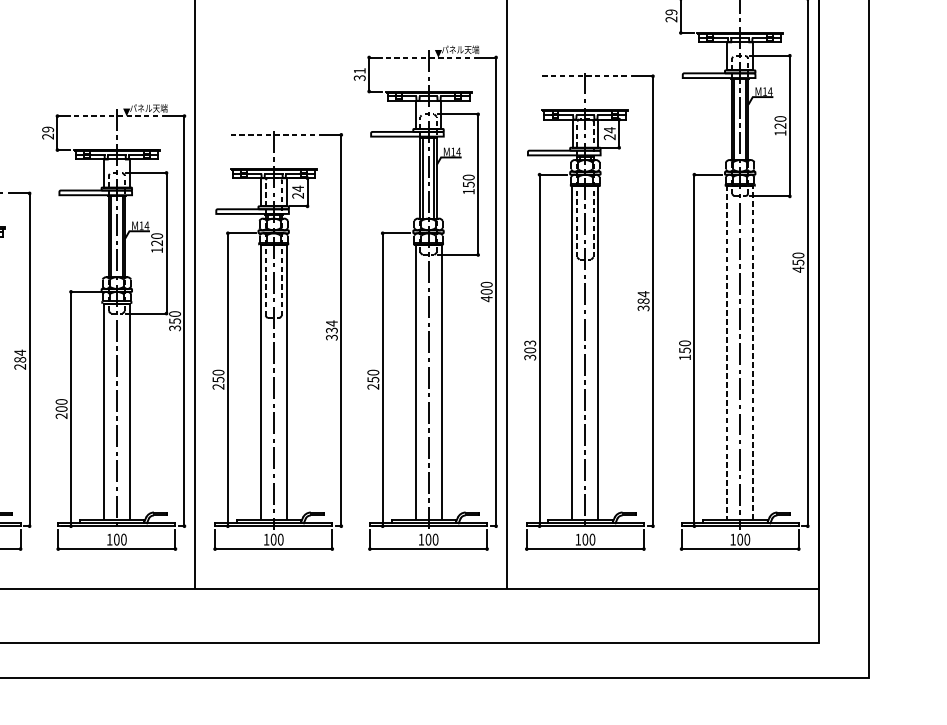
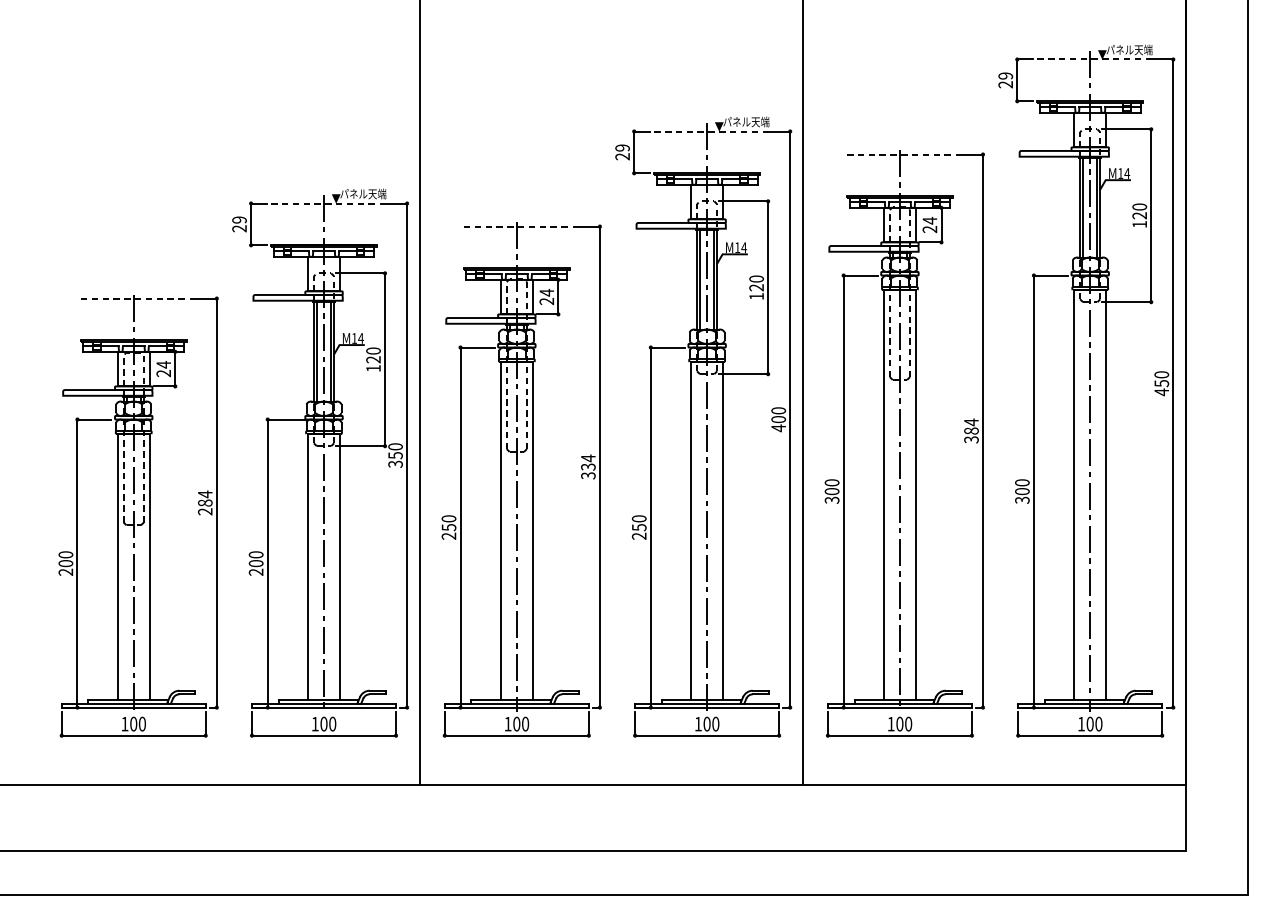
text: (359, 74) -> (622, 152), 31 -> 29
text: (468, 184) -> (756, 287), 150 -> 120
line: (740, 186) -> (1090, 289), dashed -> solid
text: (530, 343) -> (832, 482), 303 -> 300
text: (685, 353) -> (1022, 495), 150 -> 300

